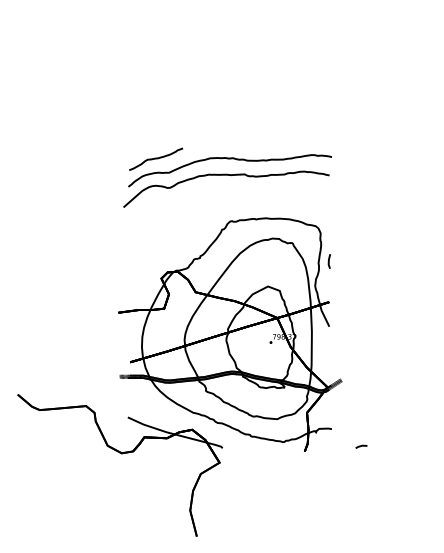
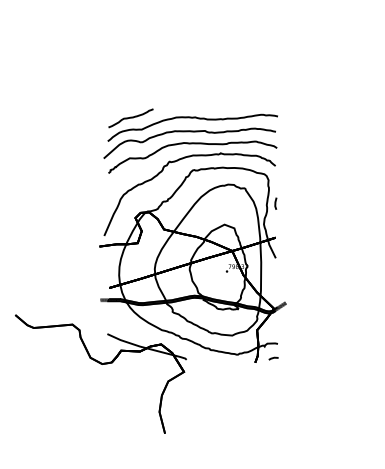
part: (211, 210) -> (177, 161), added
line: (361, 446) -> (273, 358), moved

